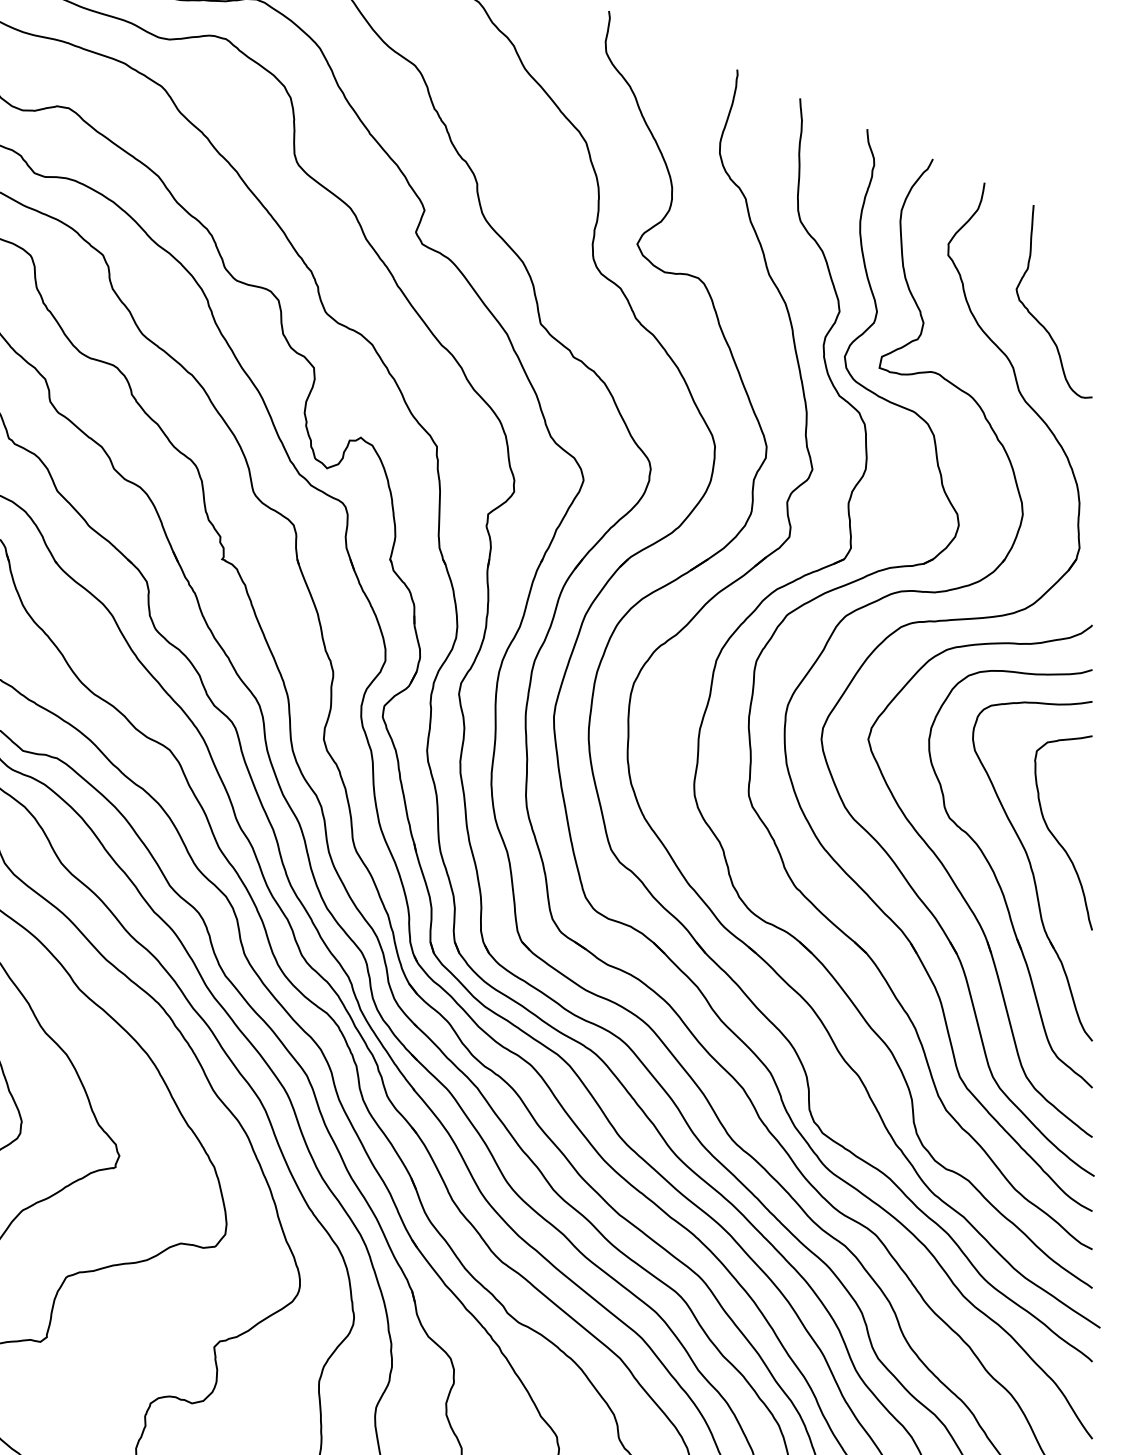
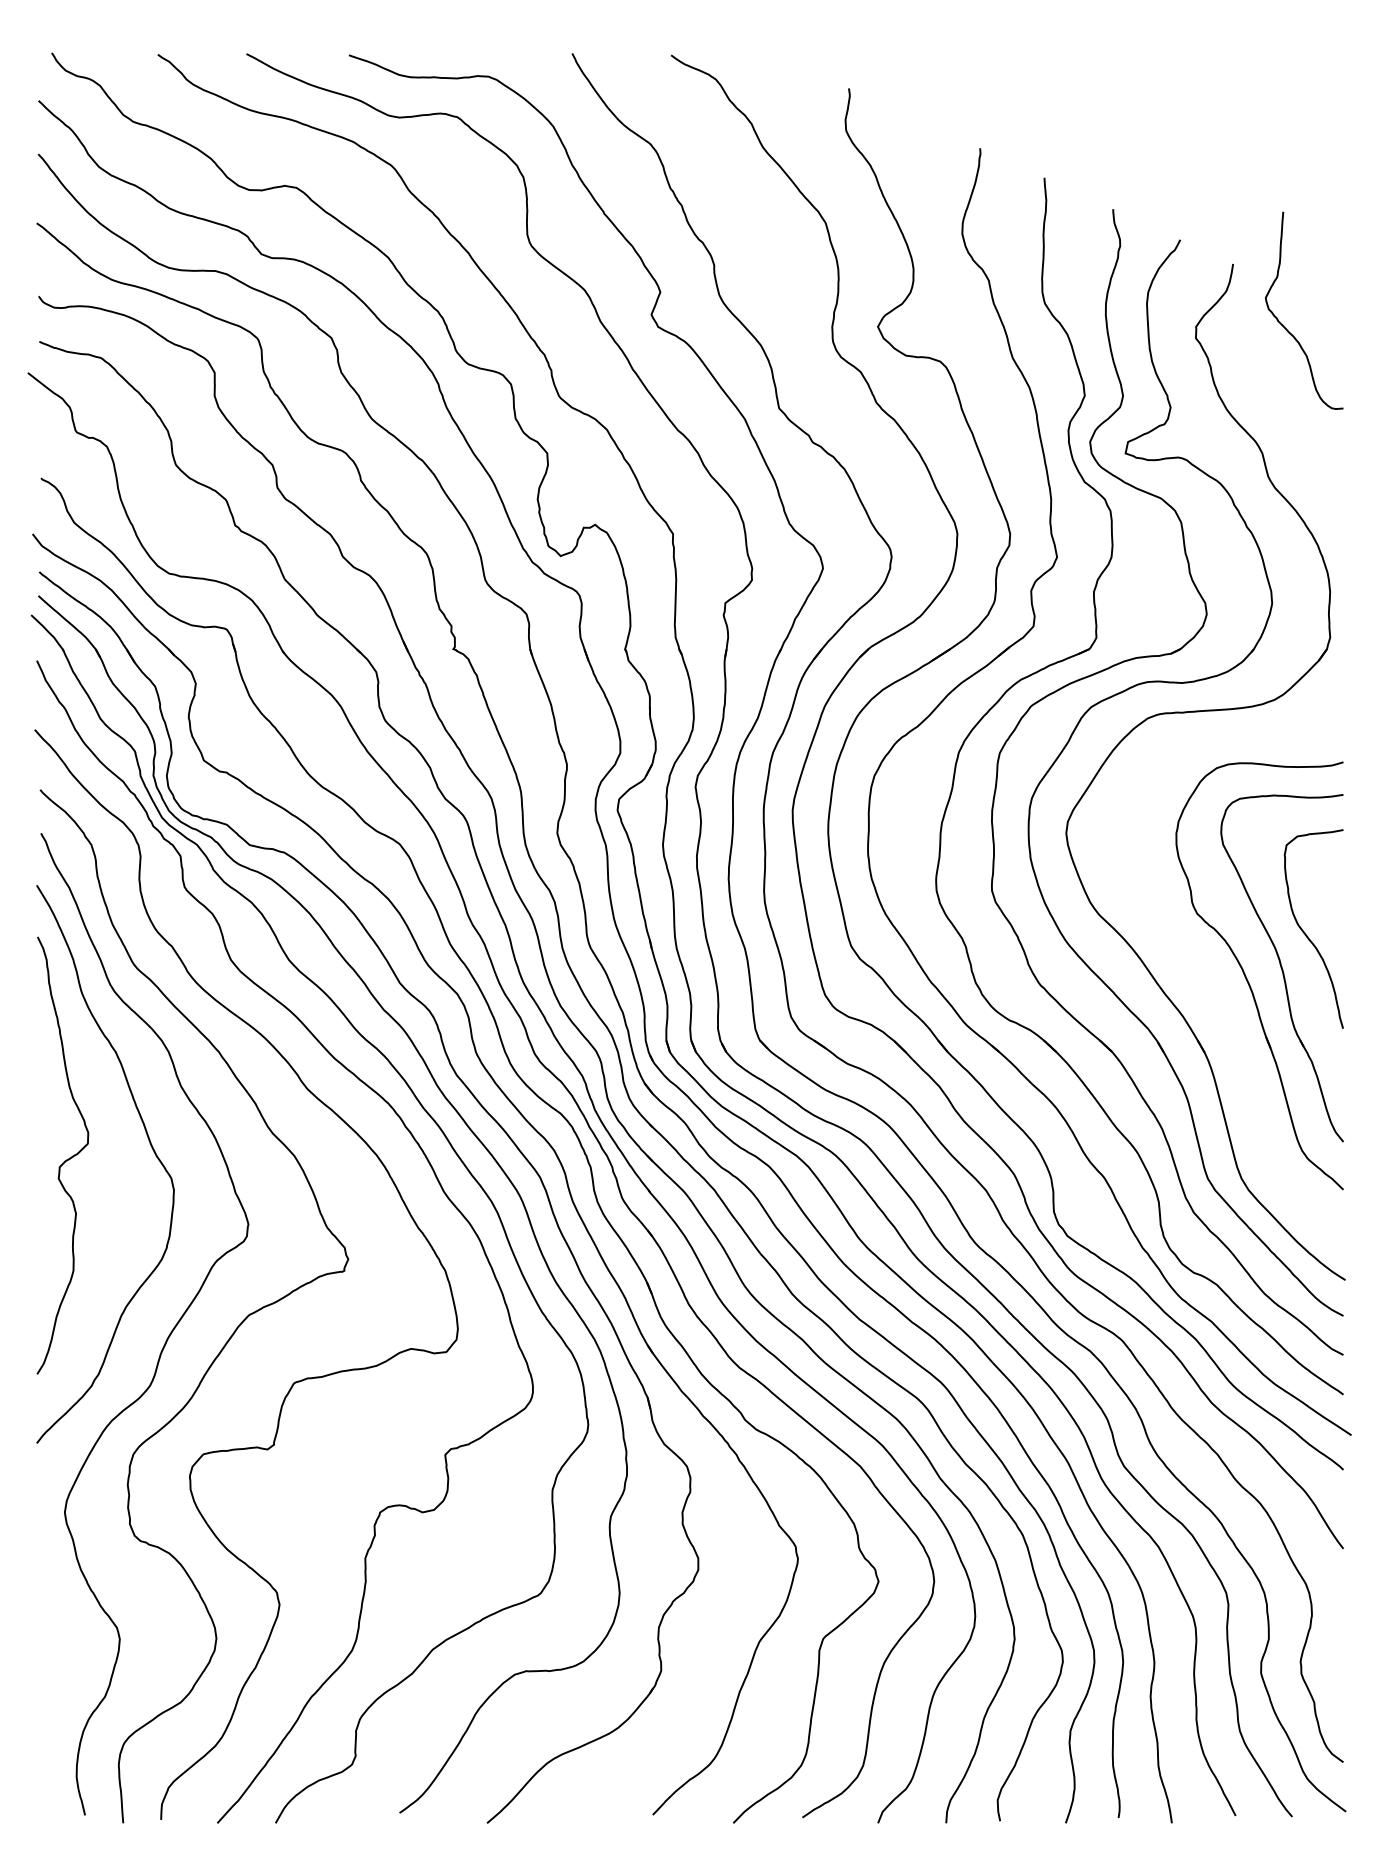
curve: (1036, 319) -> (1286, 328), moved
part: (962, 894) -> (1210, 991), removed

